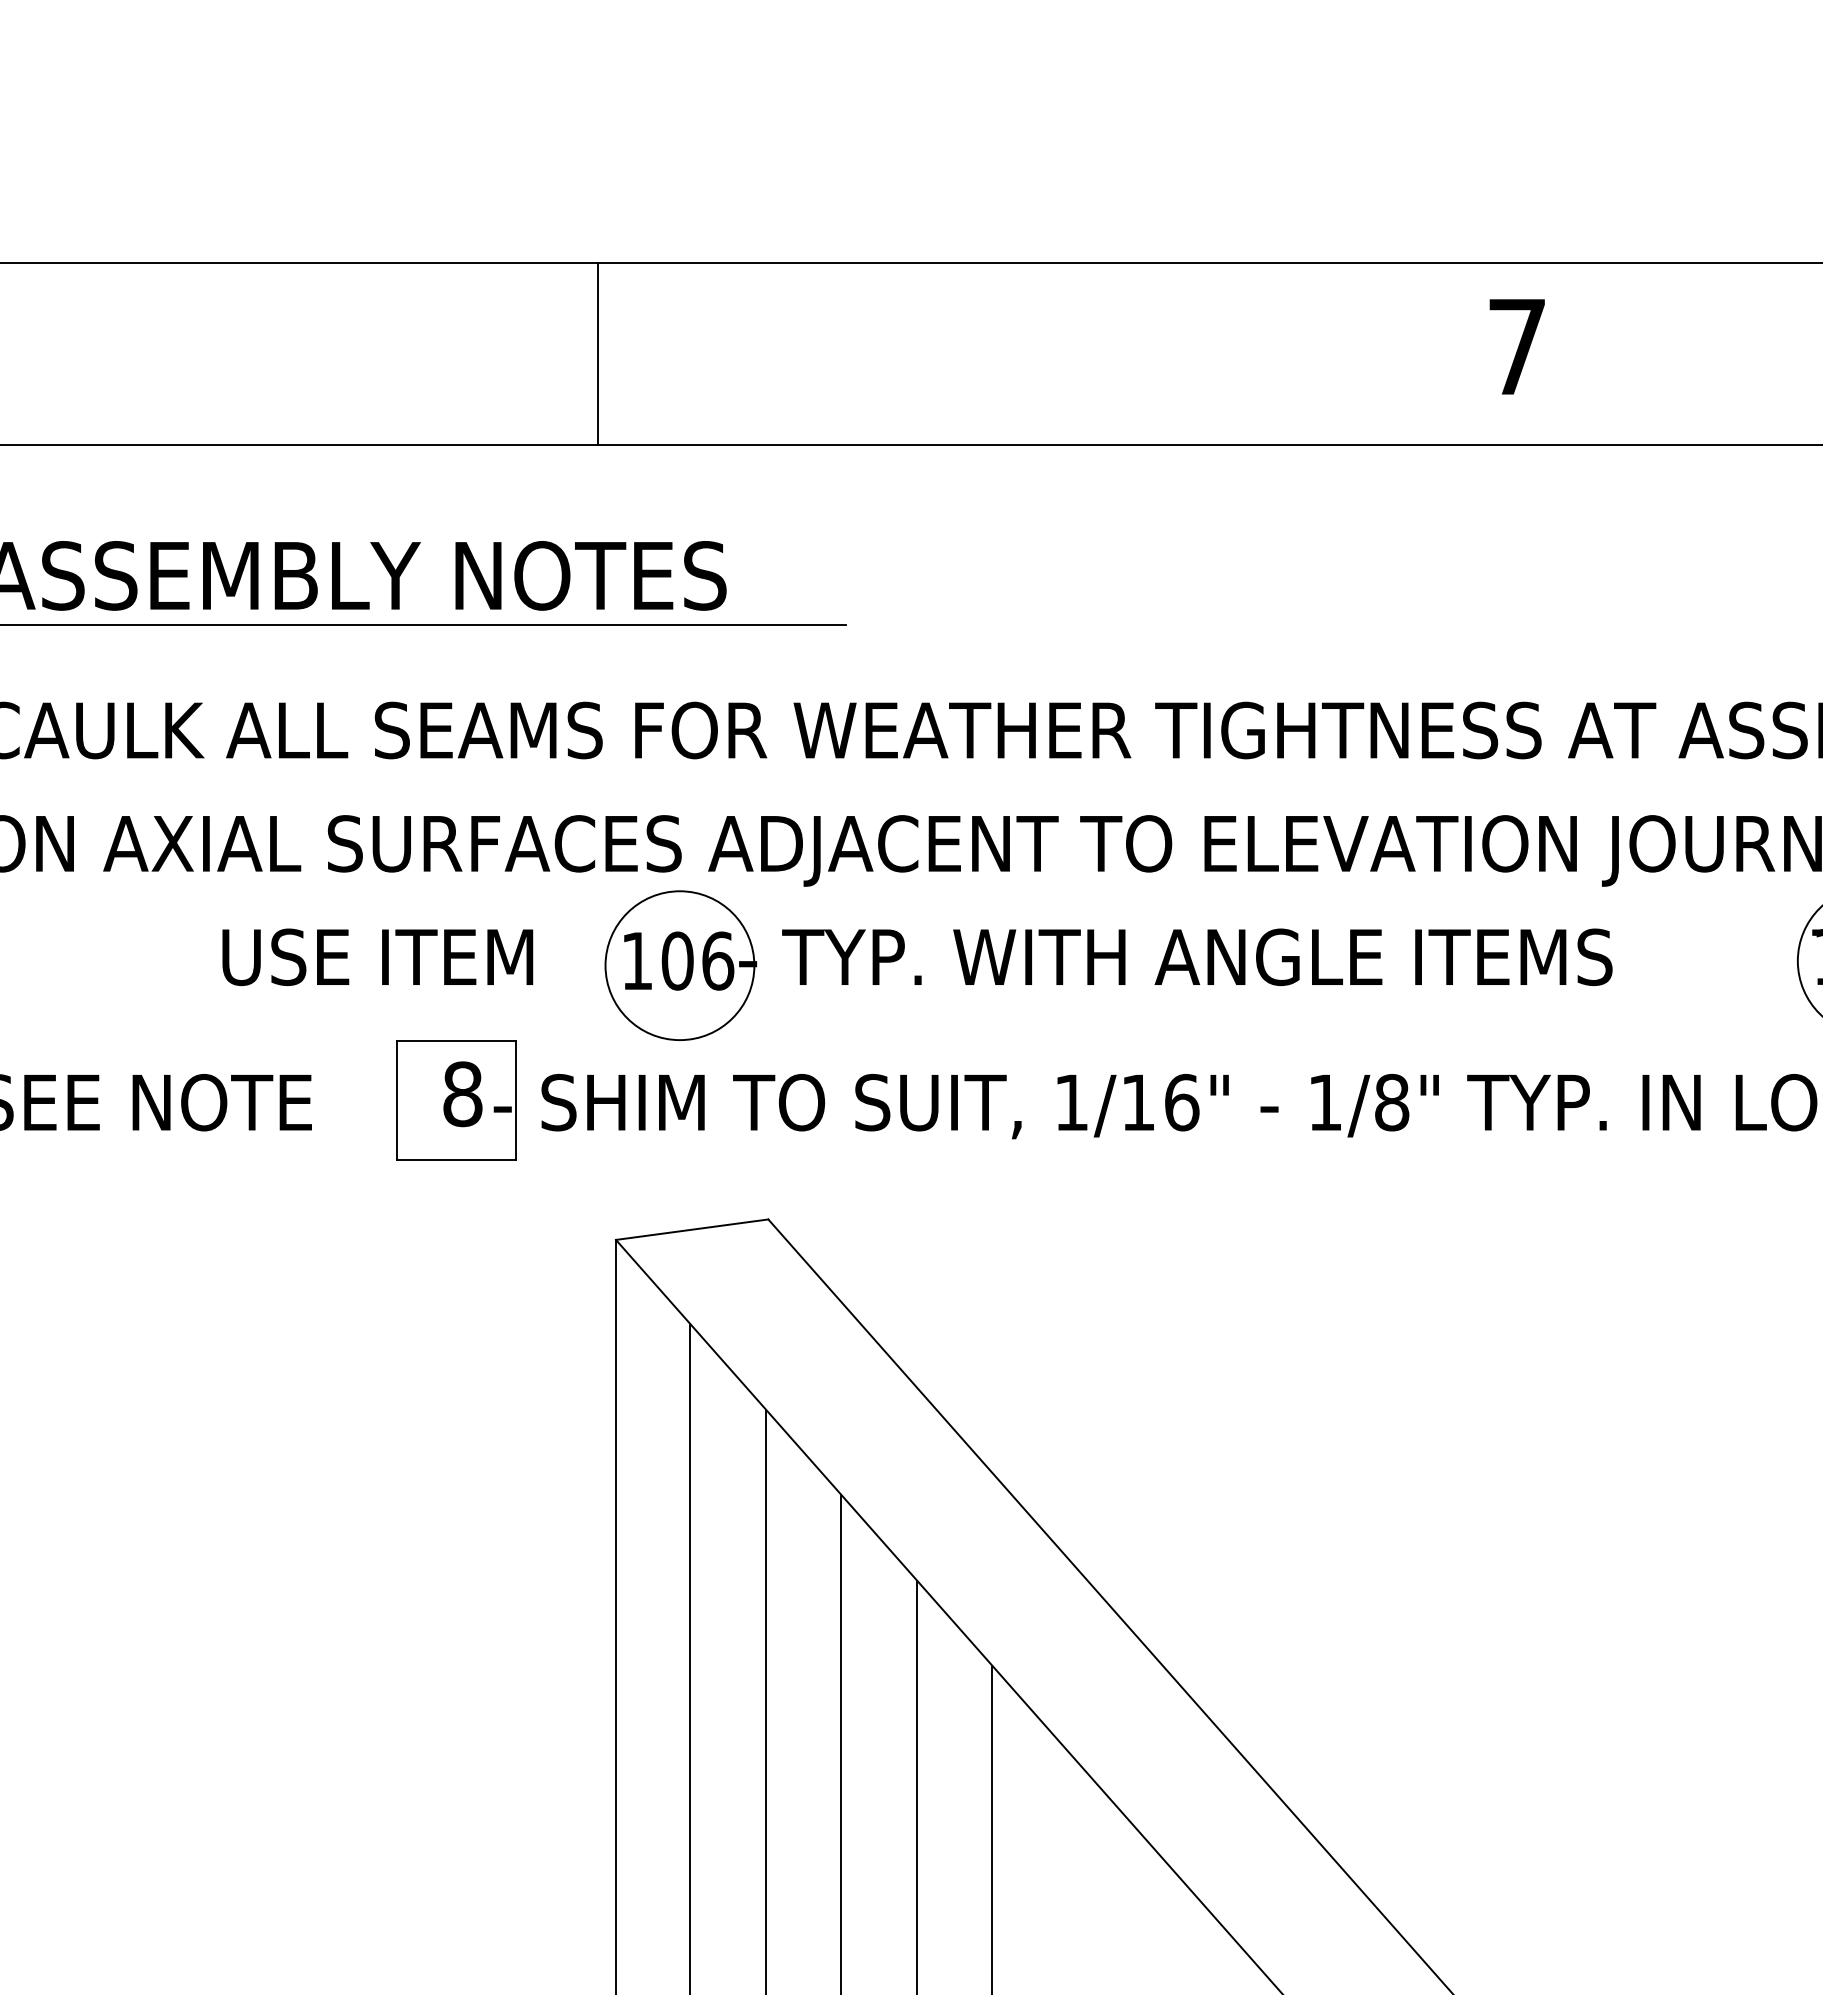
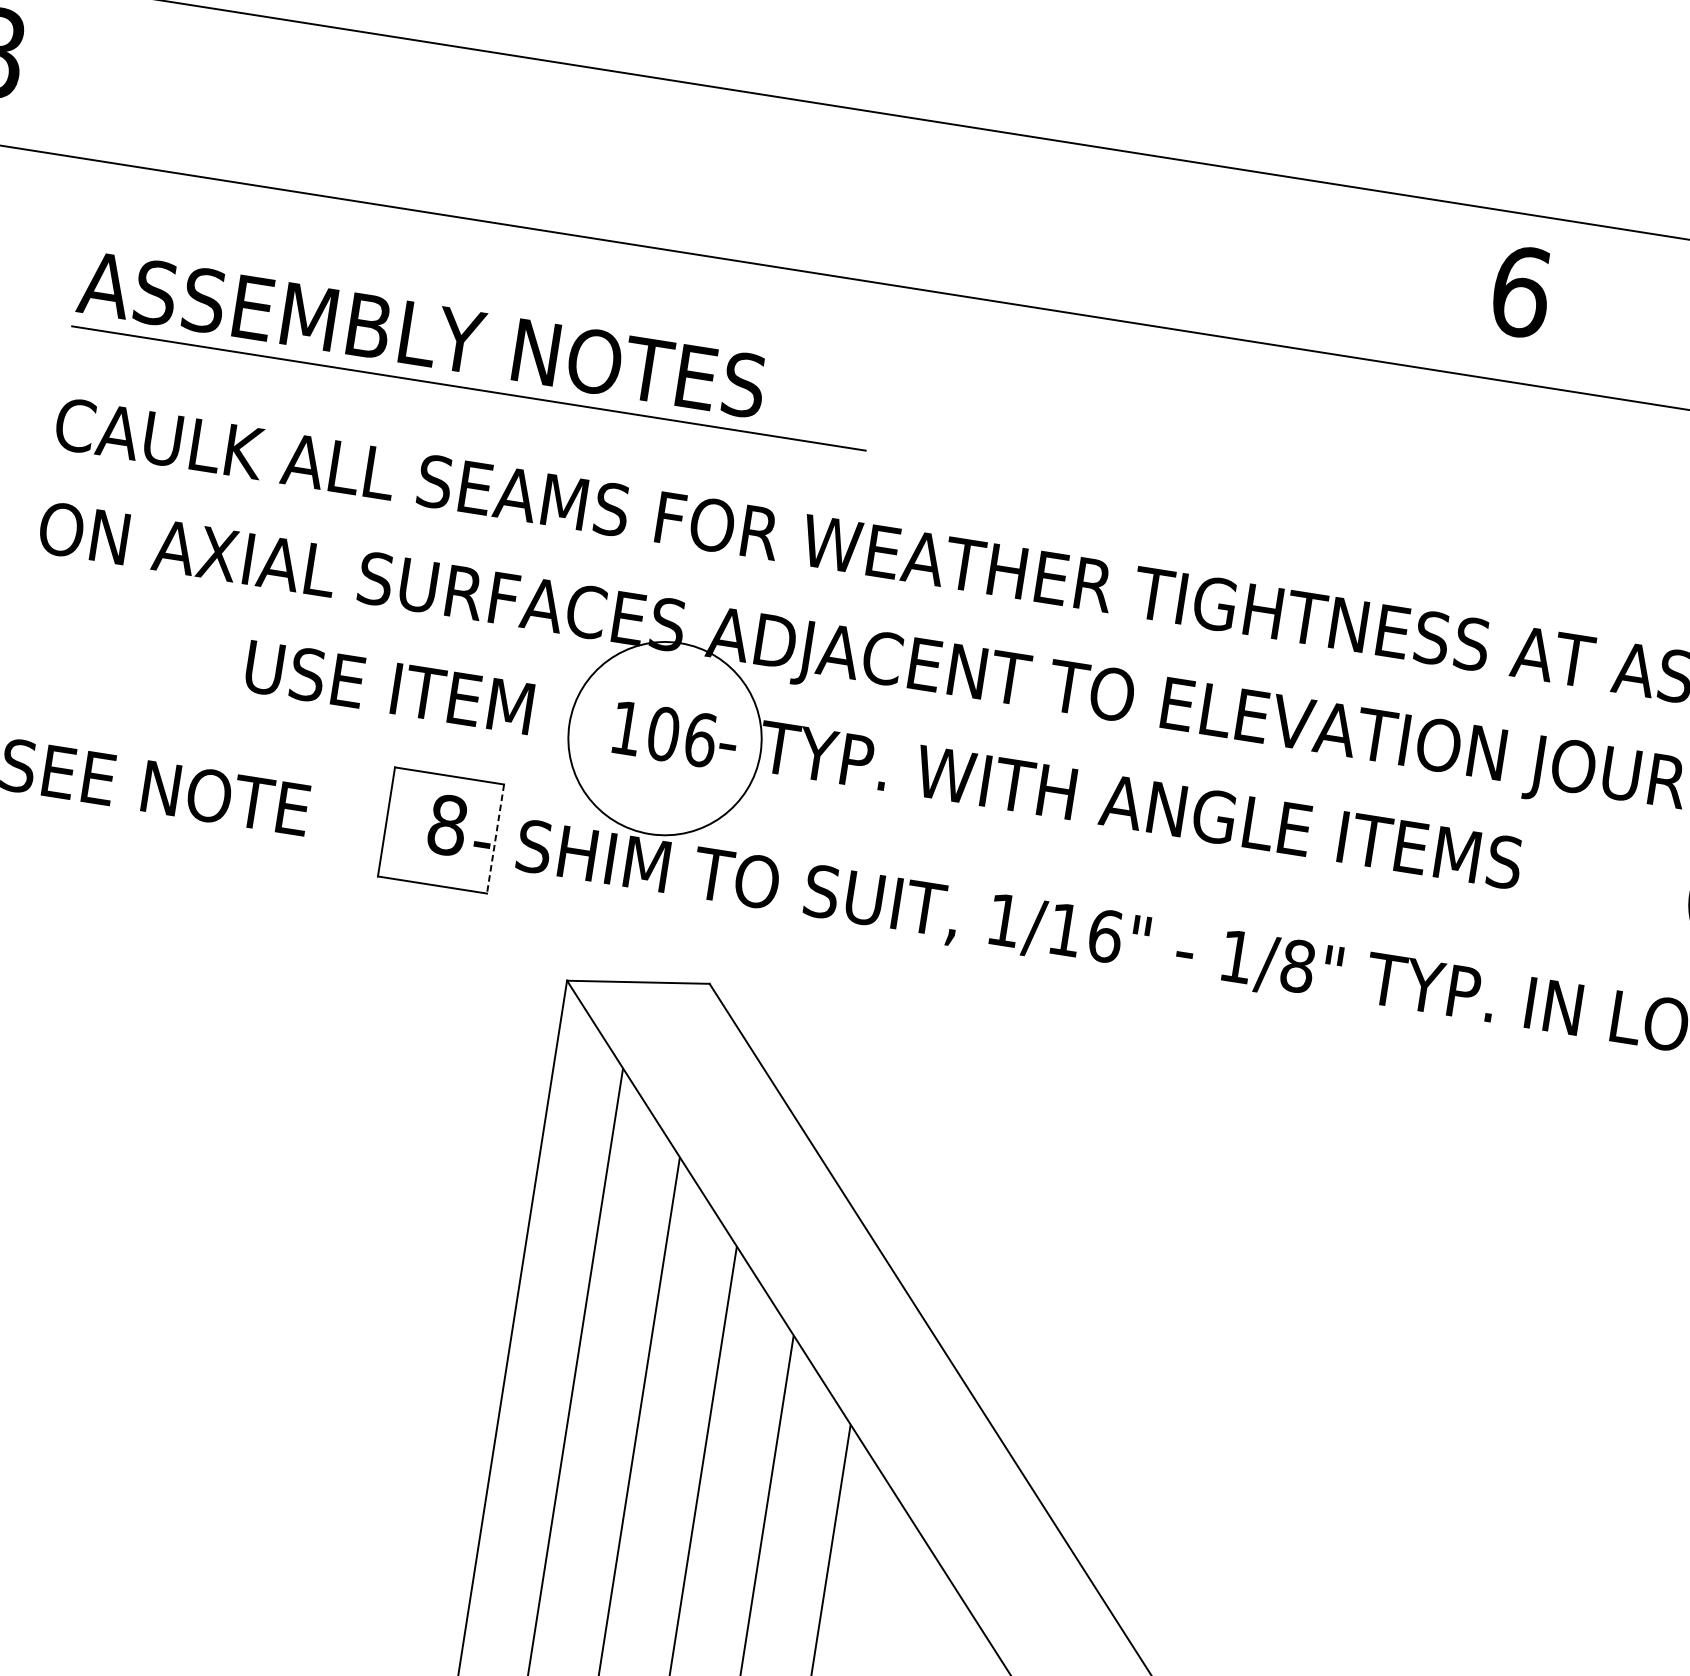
text: (1517, 346) -> (1521, 291), 7 -> 6
line: (598, 353) -> (678, 165), removed
circle: (679, 965) -> (664, 738), size x1.4
line: (516, 1100) -> (495, 838), solid -> dashed

